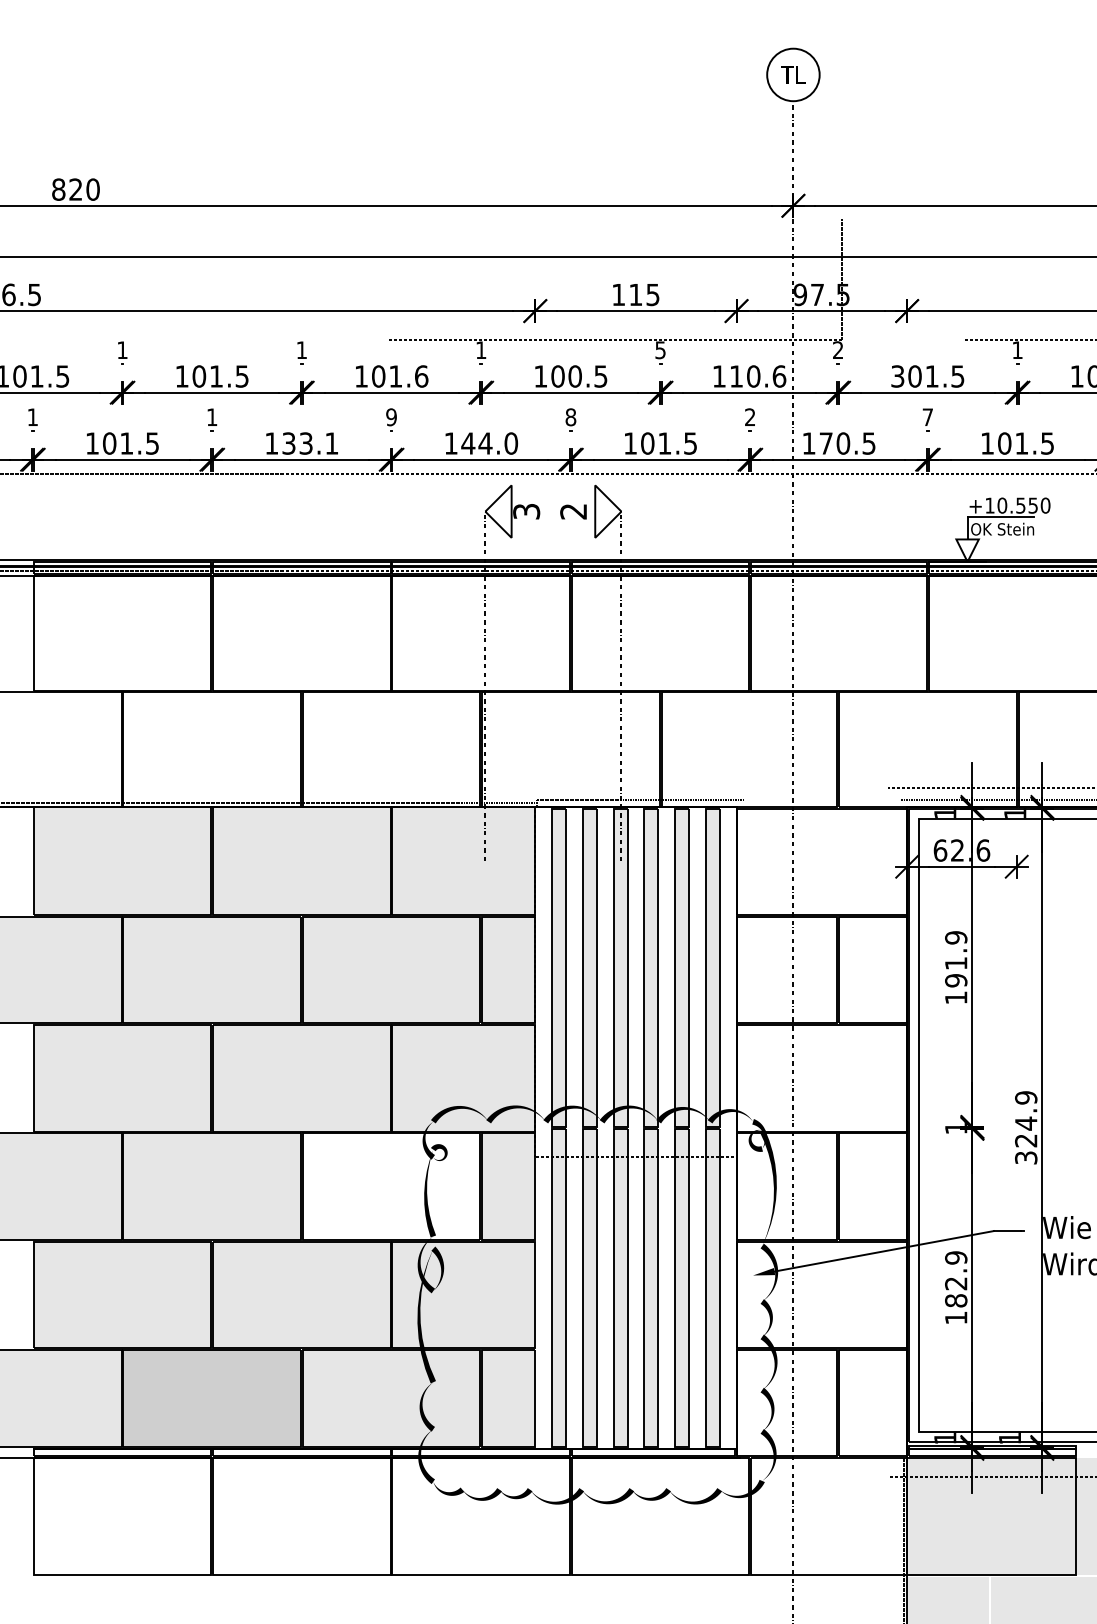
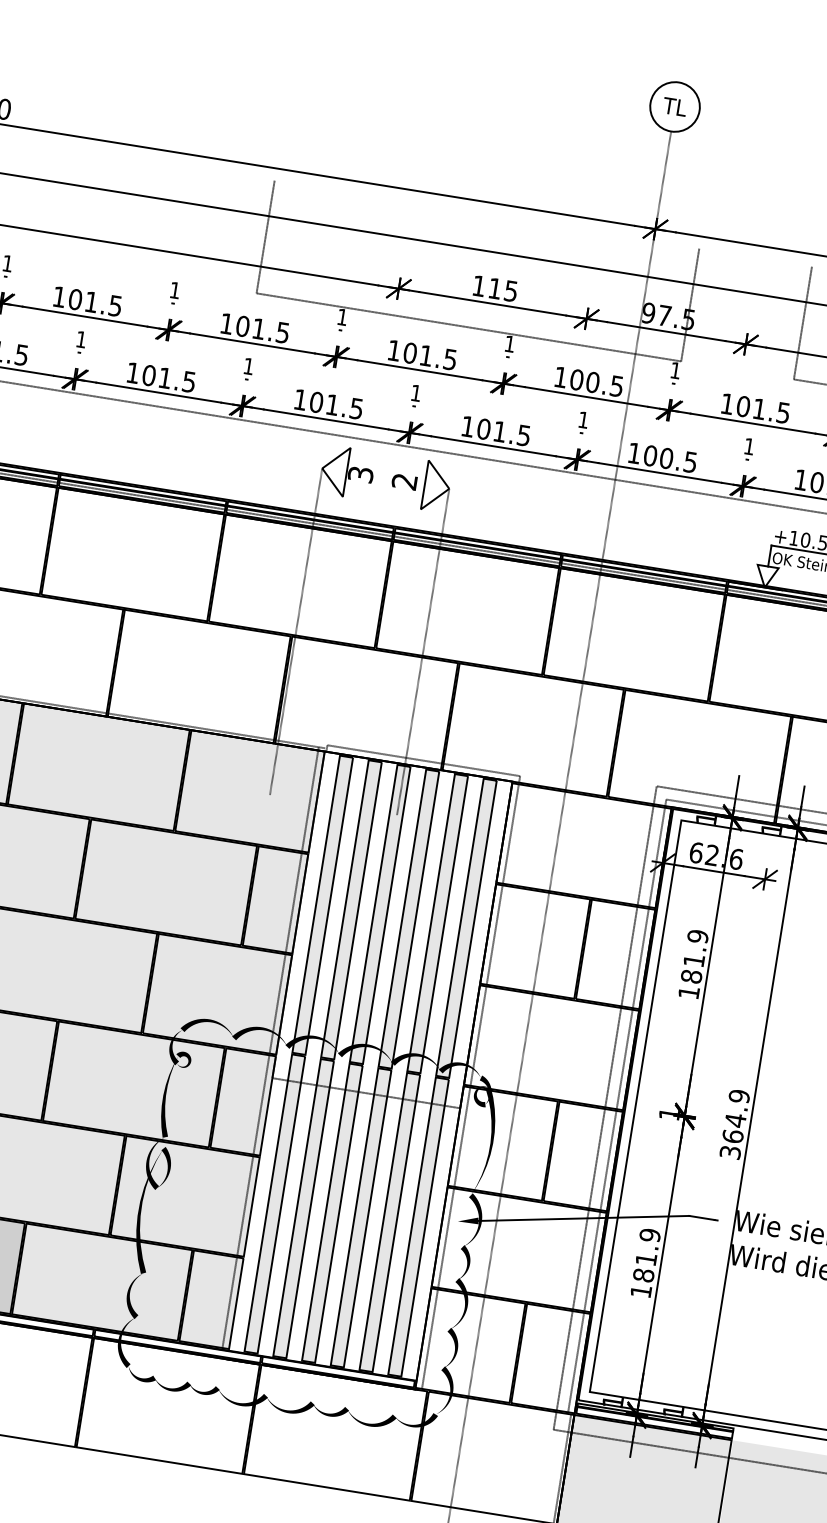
line: (387, 278) -> (265, 236), added
line: (963, 278) -> (803, 322), added
text: (838, 349) -> (676, 369), 2 -> 1
text: (660, 350) -> (509, 344), 5 -> 1
text: (421, 376) -> (282, 332), 101.6 -> 101.5
text: (574, 376) -> (425, 355), 100.5 -> 101.5
text: (757, 376) -> (596, 383), 110.6 -> 100.5
text: (897, 376) -> (727, 403), 301.5 -> 101.5
text: (750, 416) -> (583, 419), 2 -> 1
text: (927, 416) -> (749, 445), 7 -> 1
text: (391, 417) -> (248, 366), 9 -> 1
text: (570, 417) -> (415, 393), 8 -> 1
text: (310, 443) -> (169, 378), 133.1 -> 101.5
text: (489, 443) -> (336, 405), 144.0 -> 101.5
text: (825, 443) -> (649, 455), 170.5 -> 100.5
text: (956, 980) -> (691, 976), 191.9 -> 181.9
line: (528, 1125) -> (270, 1047), added
line: (743, 1127) -> (471, 1081), added
line: (900, 1127) -> (617, 1105), added
line: (887, 1132) -> (604, 1108), added
text: (1026, 1140) -> (733, 1136), 324.9 -> 364.9
fill: (391, 1186) -> (133, 1084), added
text: (956, 1283) -> (646, 1259), 182.9 -> 181.9

